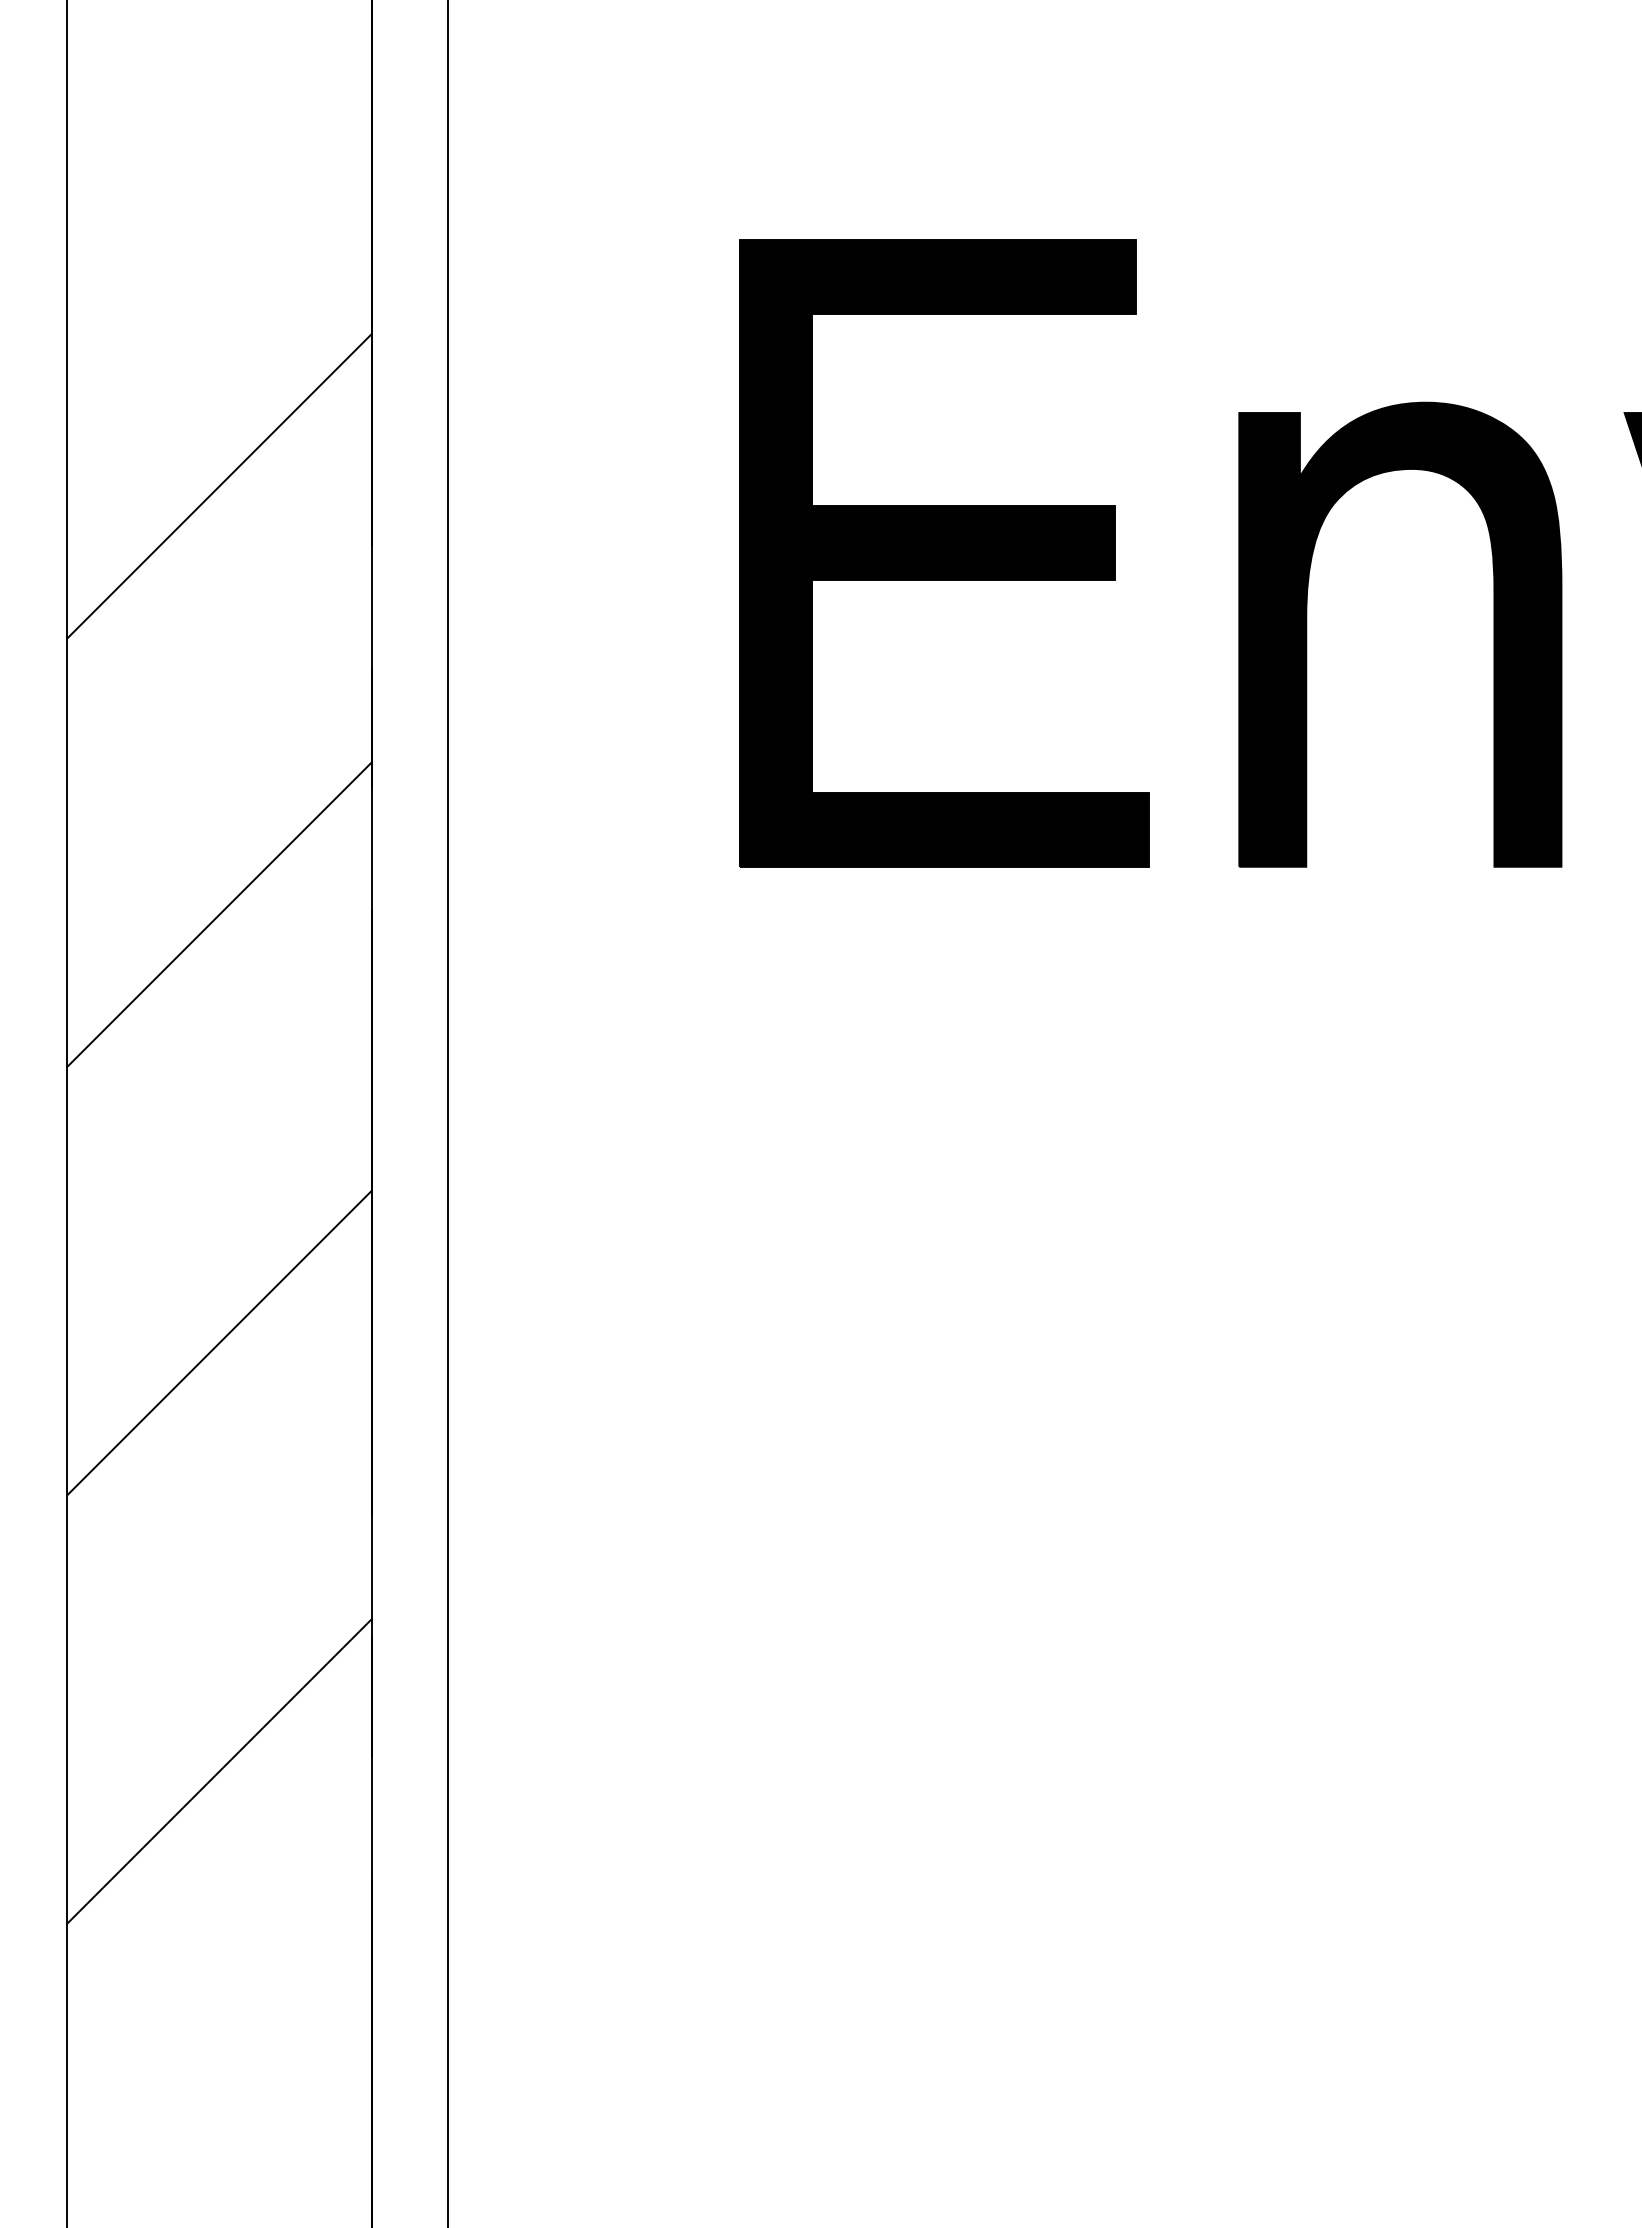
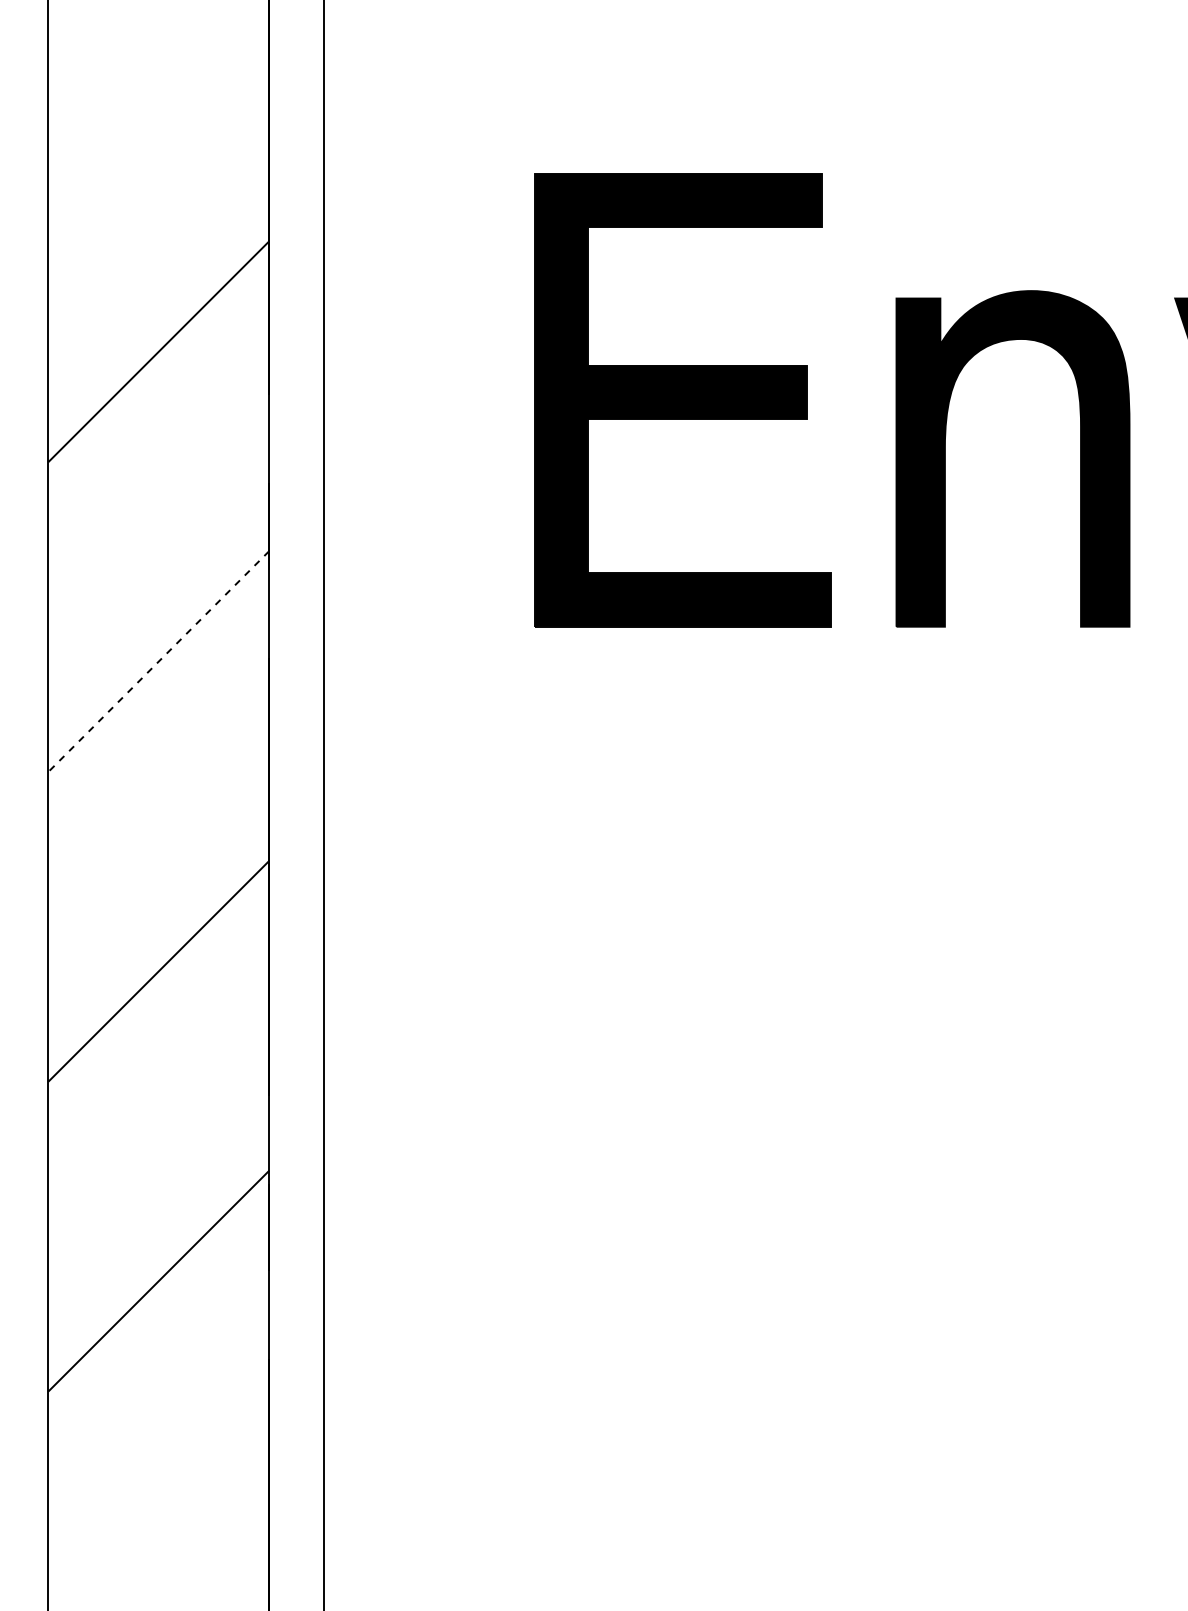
line: (219, 914) -> (158, 661), solid -> dashed

